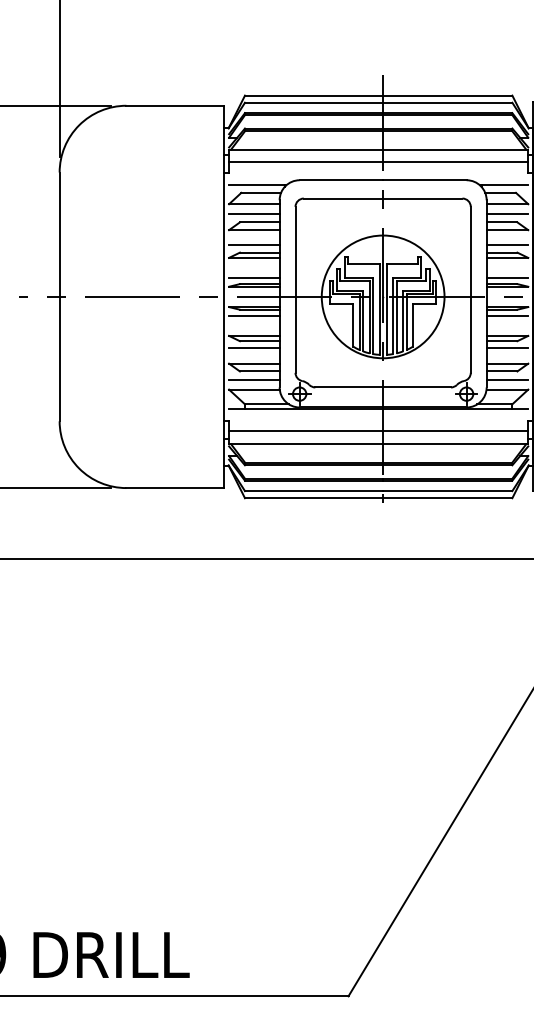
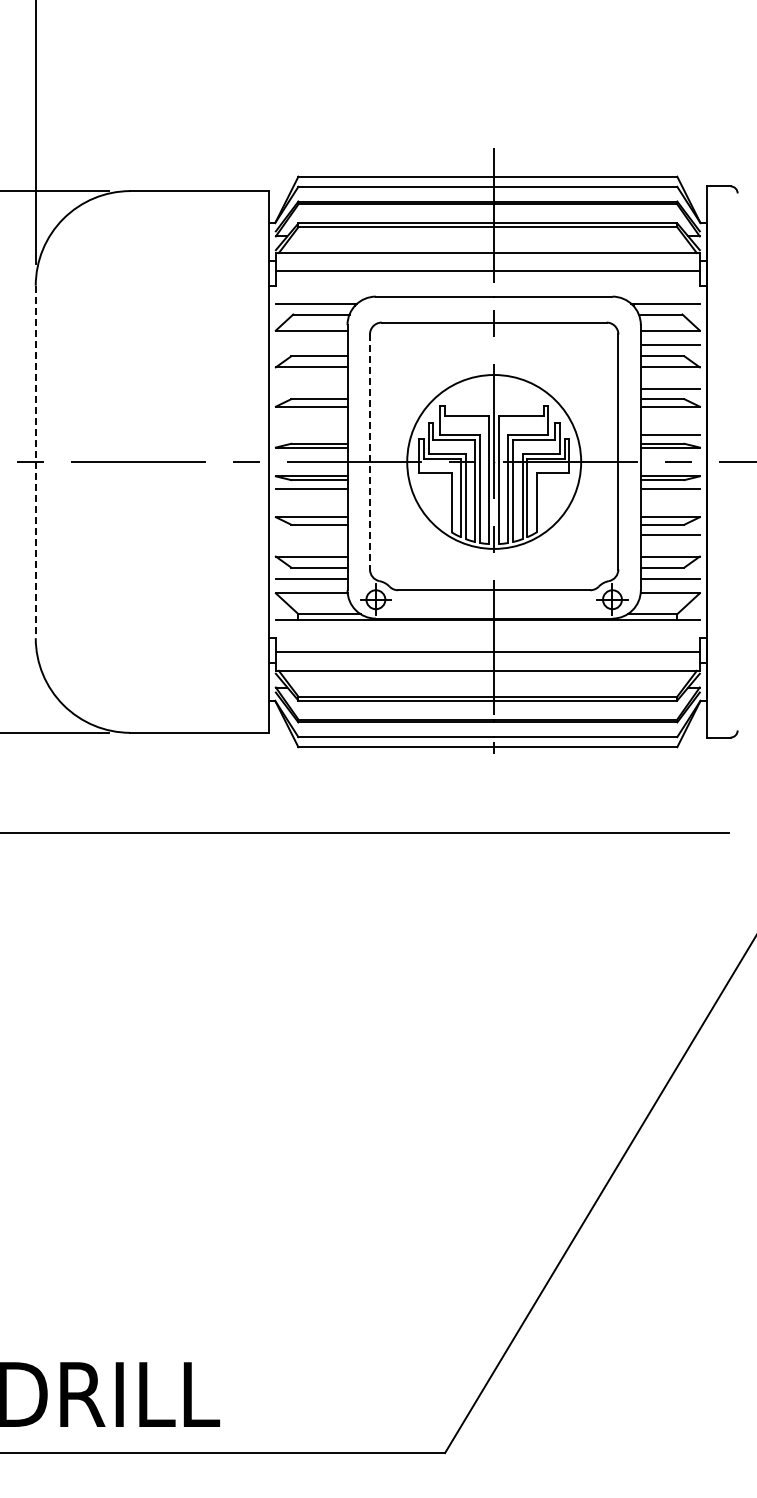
line: (254, 214) -> (311, 344), removed
line: (254, 245) -> (311, 388), removed
line: (254, 278) -> (311, 435), removed
line: (295, 289) -> (370, 451), solid -> dashed
line: (59, 297) -> (35, 462), solid -> dashed
line: (254, 348) -> (311, 535), removed

